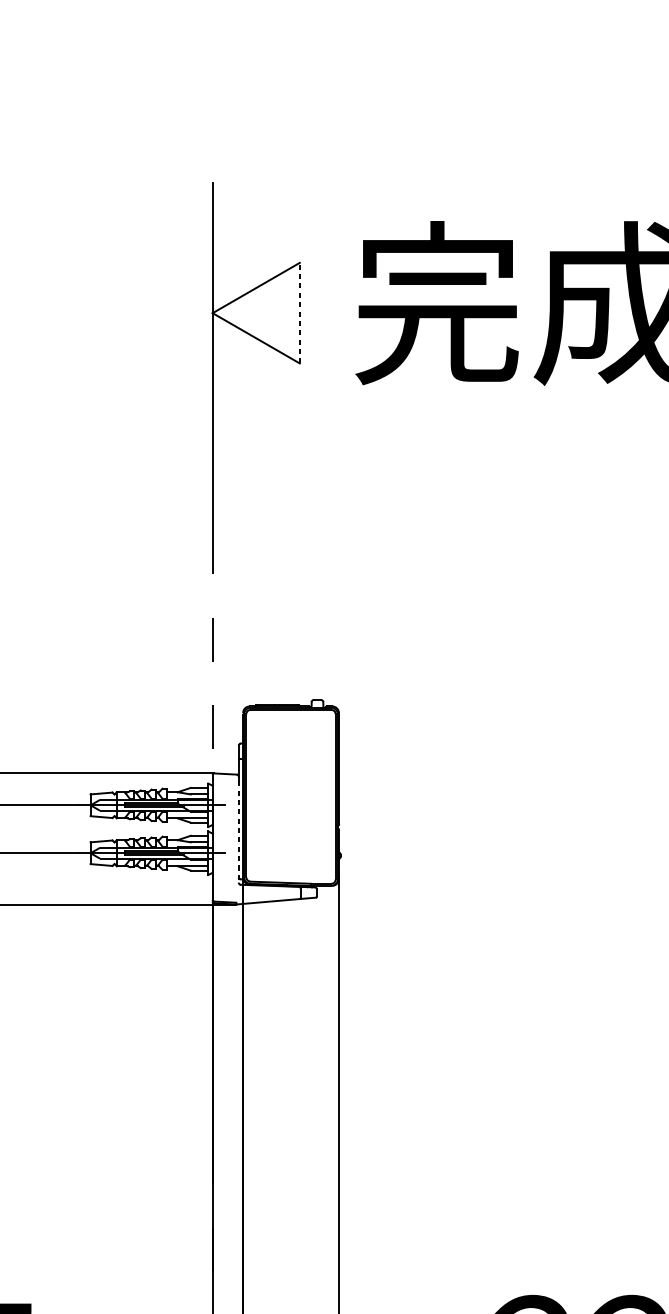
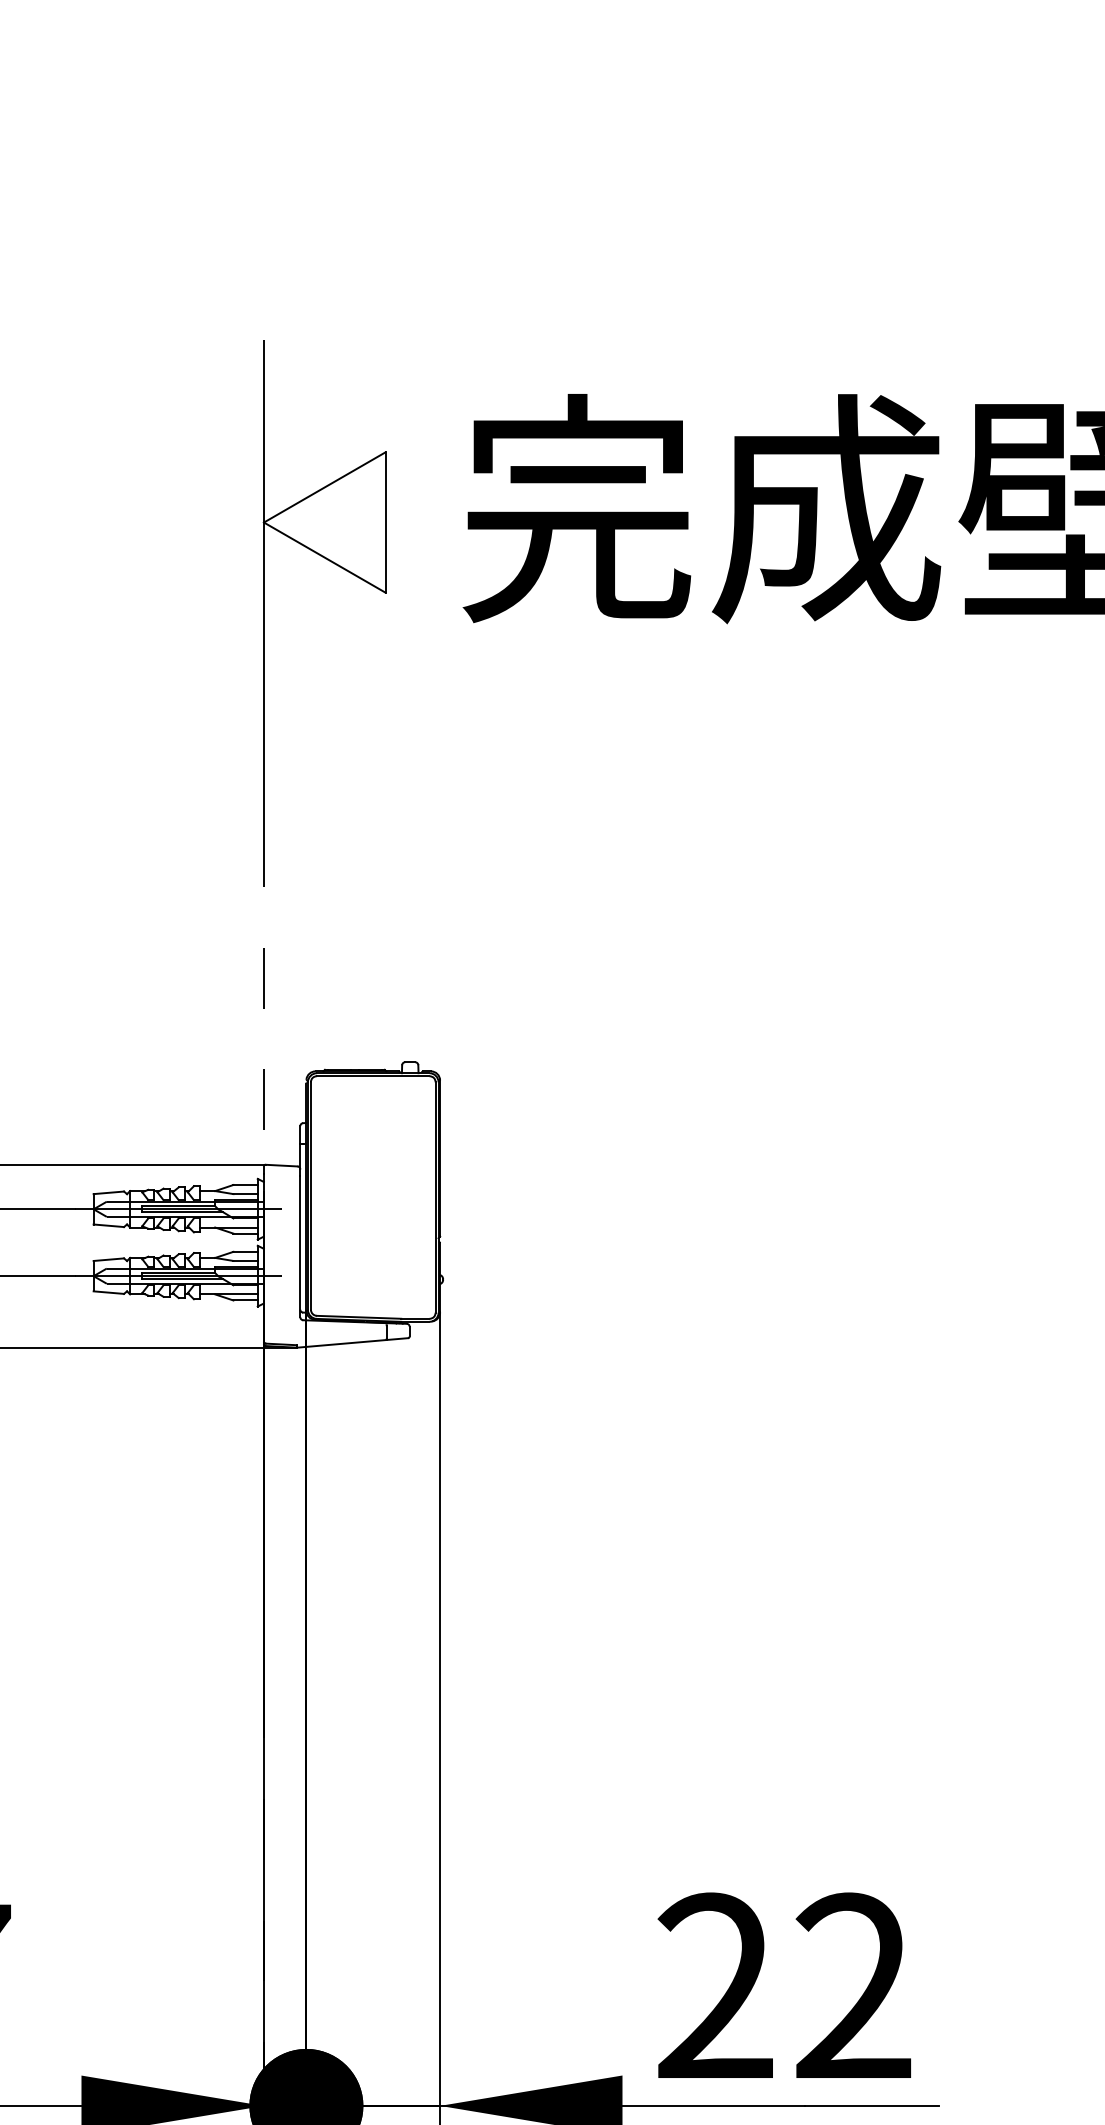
line: (299, 313) -> (385, 522), dashed -> solid
line: (238, 831) -> (300, 1246), dashed -> solid

